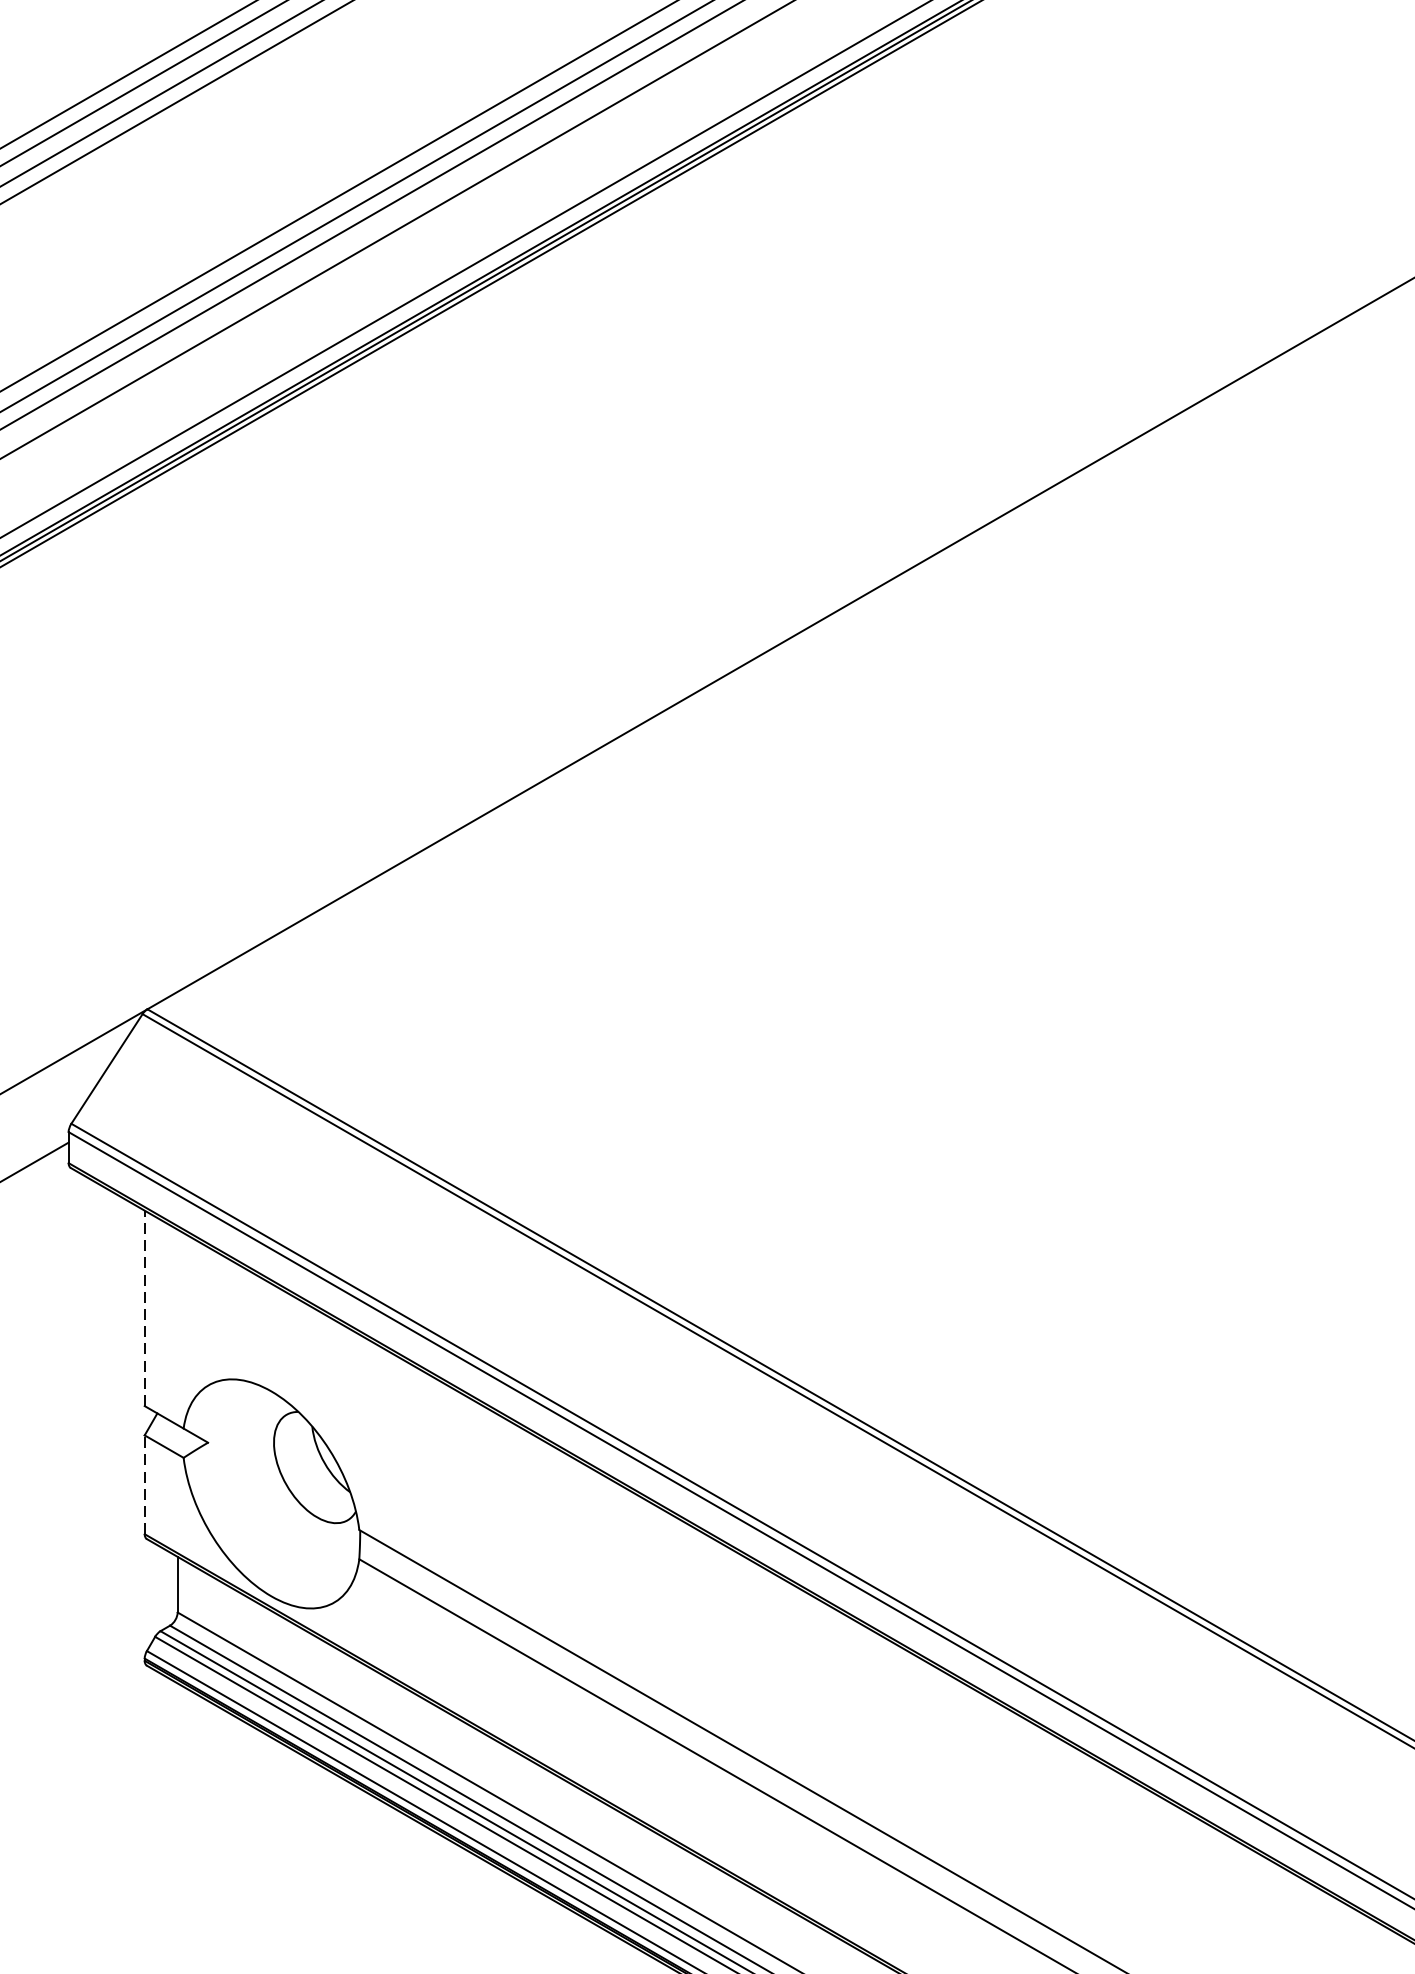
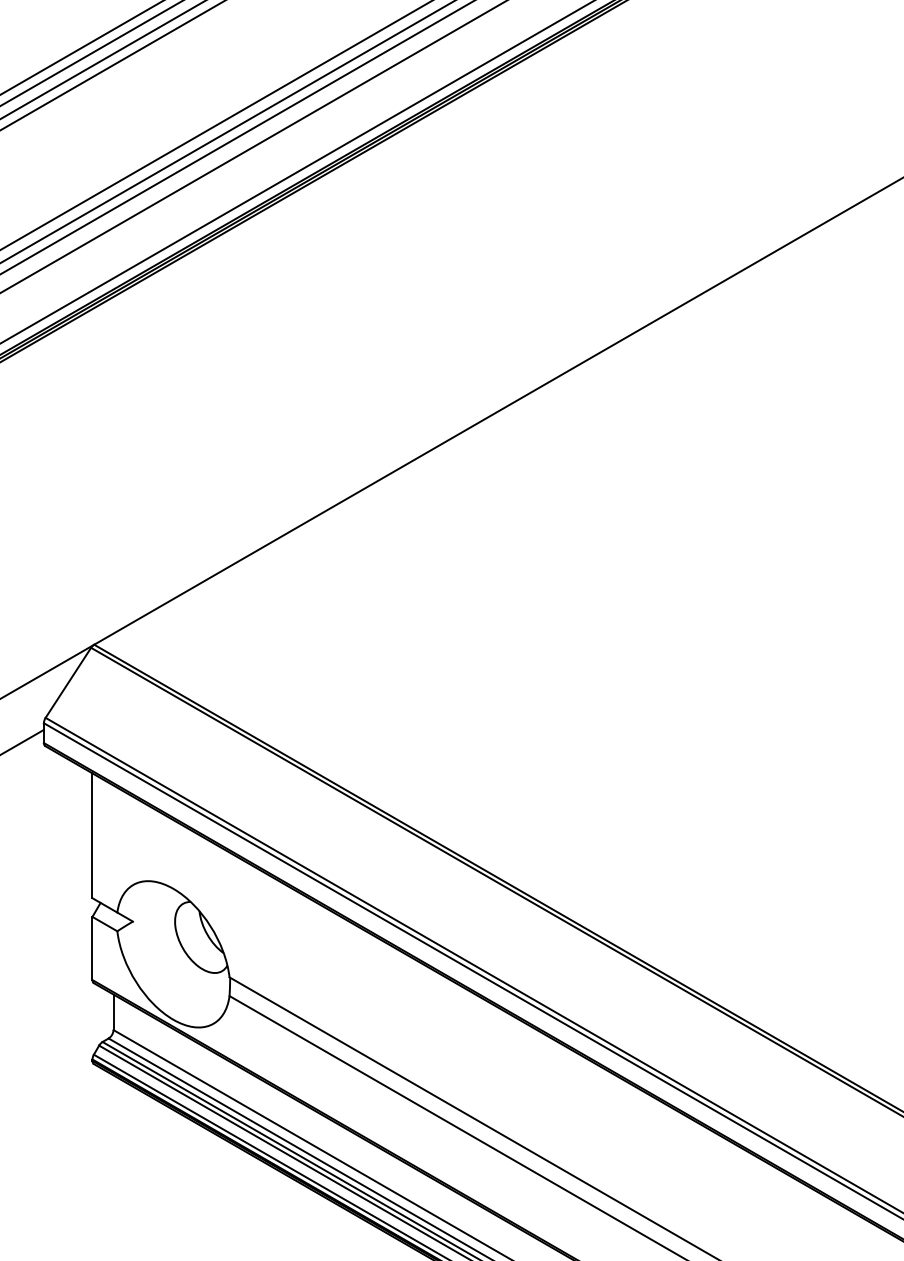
line: (144, 1307) -> (92, 835), dashed -> solid
line: (144, 1484) -> (92, 948), dashed -> solid

